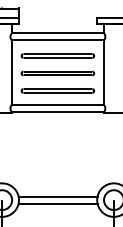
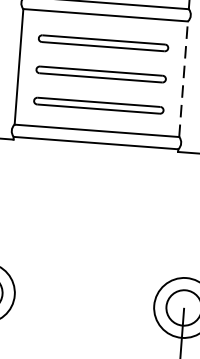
line: (104, 72) -> (184, 78), solid -> dashed
line: (57, 196) -> (83, 293), removed
line: (57, 203) -> (82, 306), removed

